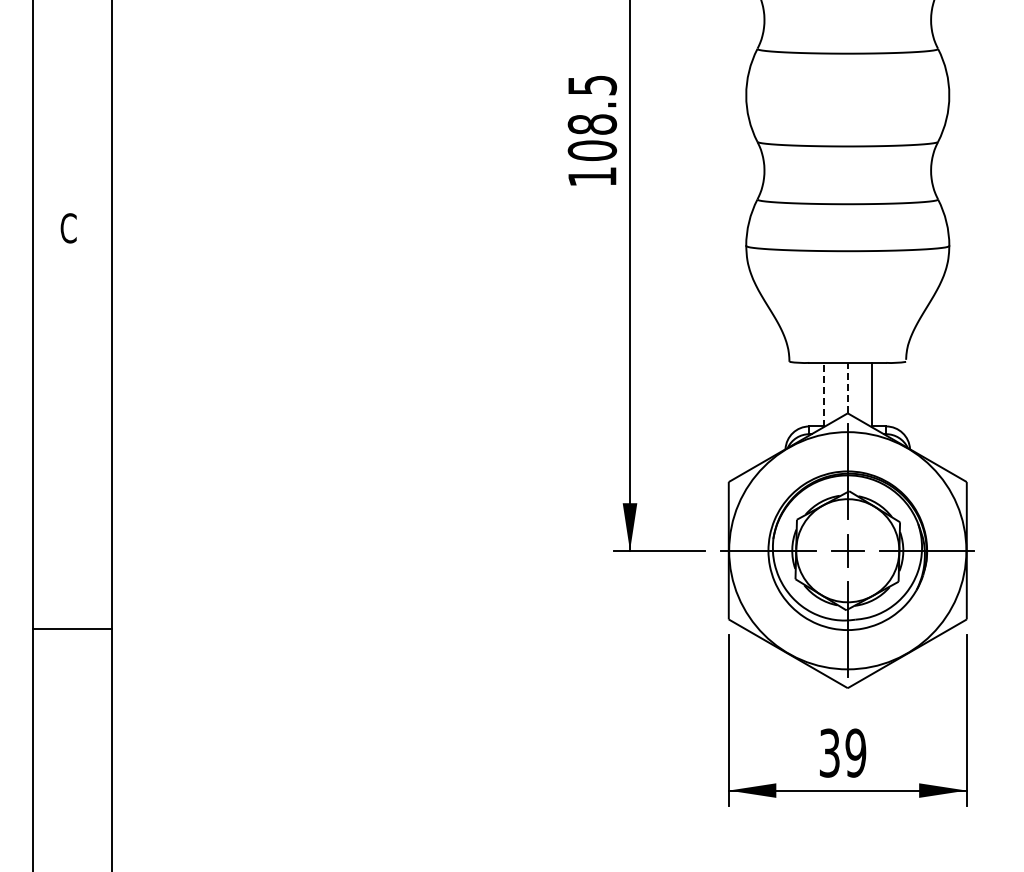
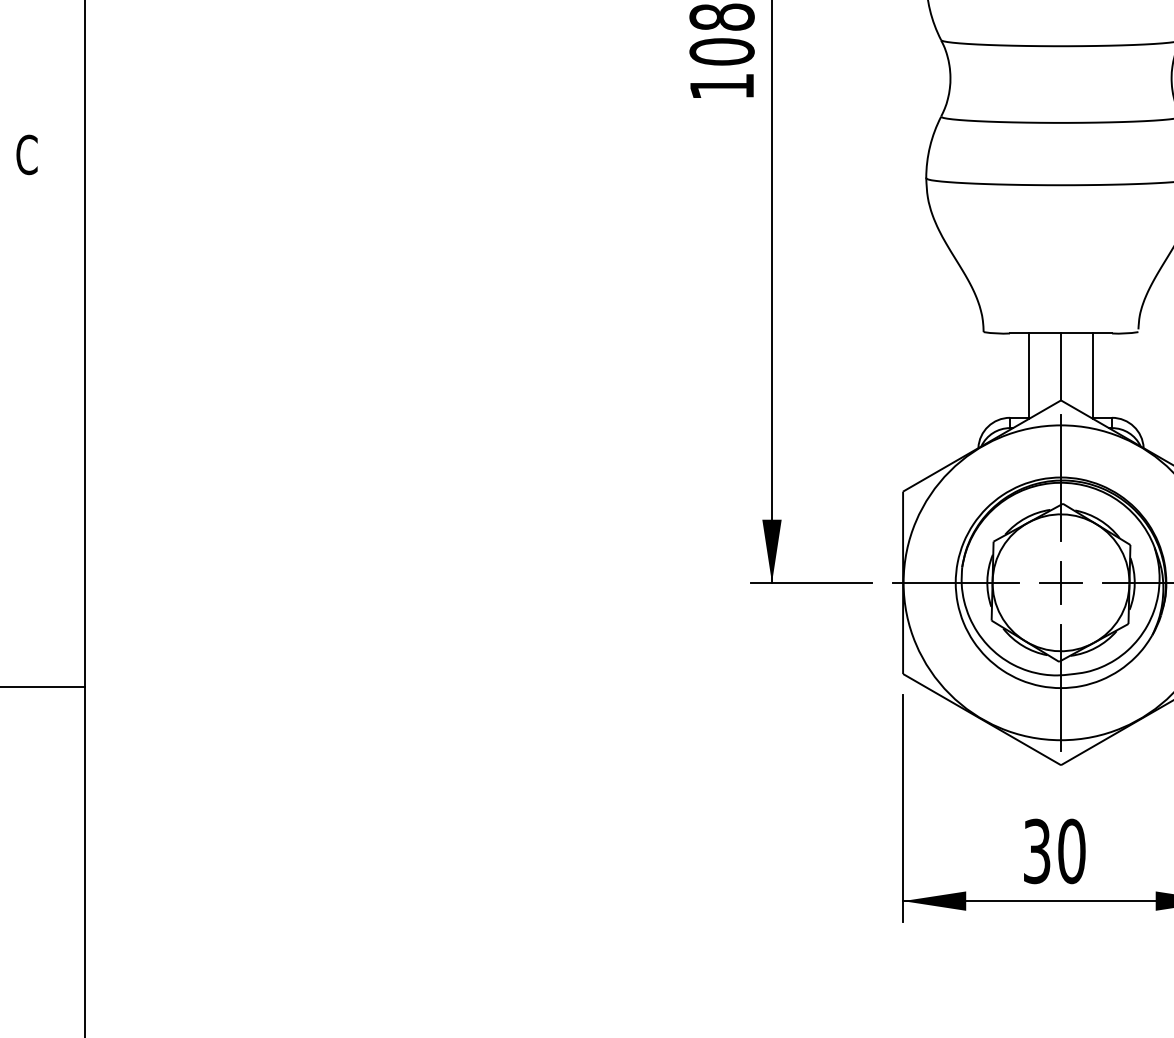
line: (847, 387) -> (1060, 366), dashed -> solid
line: (823, 394) -> (1028, 375), dashed -> solid
text: (855, 752) -> (1071, 850), 39 -> 30

